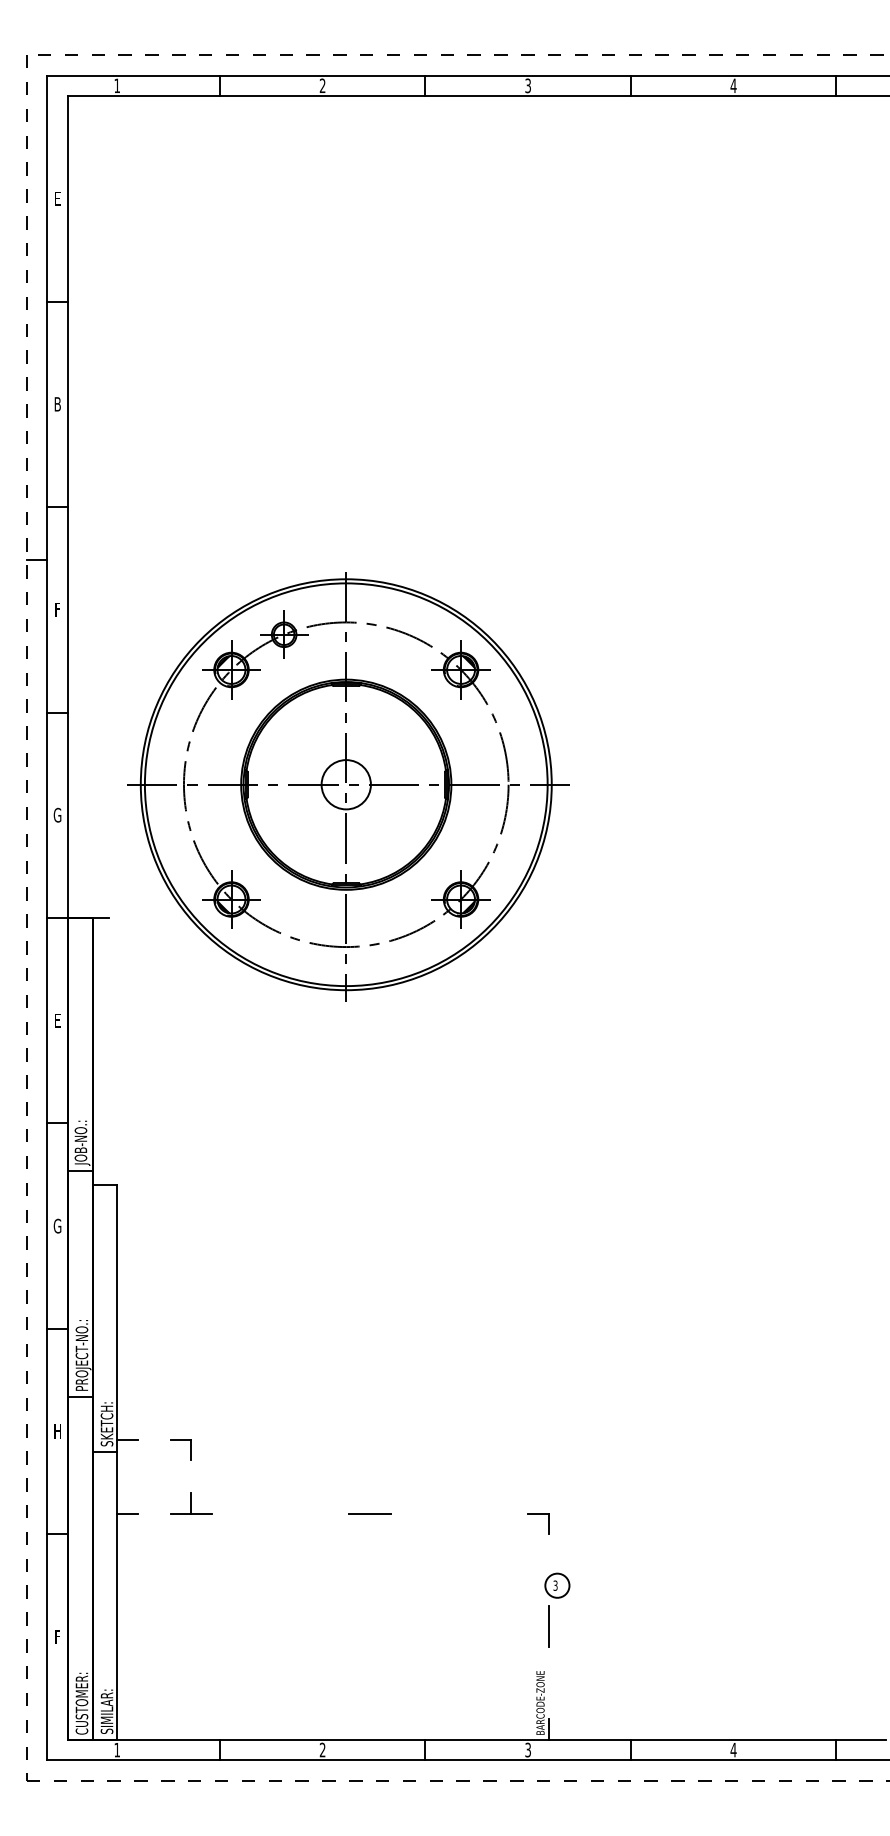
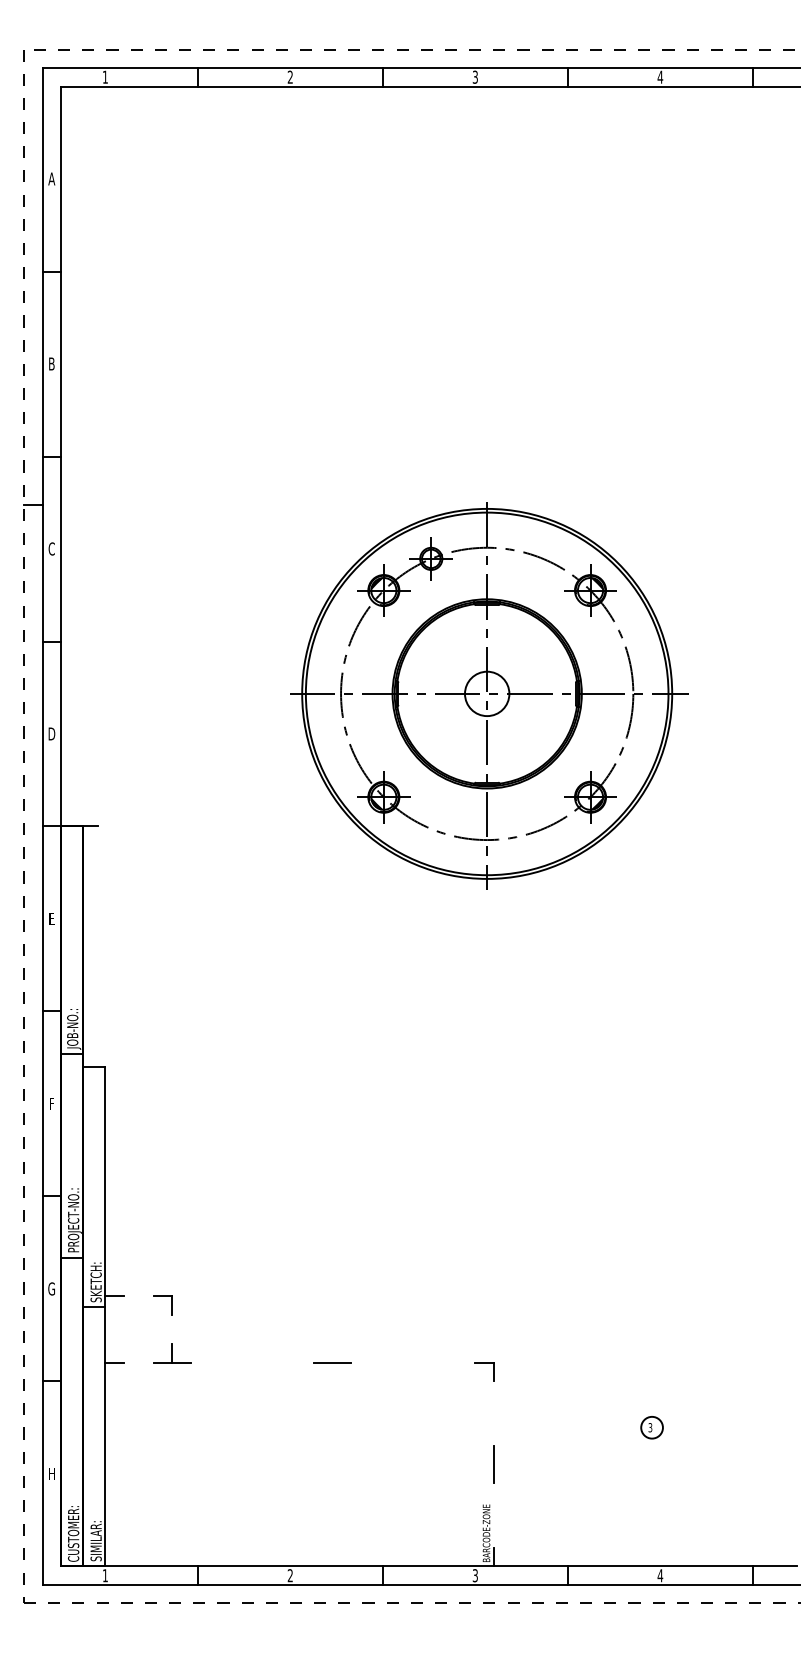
text: (57, 198) -> (51, 178), E -> A
text: (57, 609) -> (51, 548), F -> C
part: (348, 786) -> (489, 695), moved
text: (57, 814) -> (51, 733), G -> D
text: (57, 1225) -> (51, 1103), G -> F
text: (57, 1431) -> (51, 1288), H -> G
part: (557, 1585) -> (652, 1427), moved
text: (57, 1636) -> (51, 1473), F -> H

